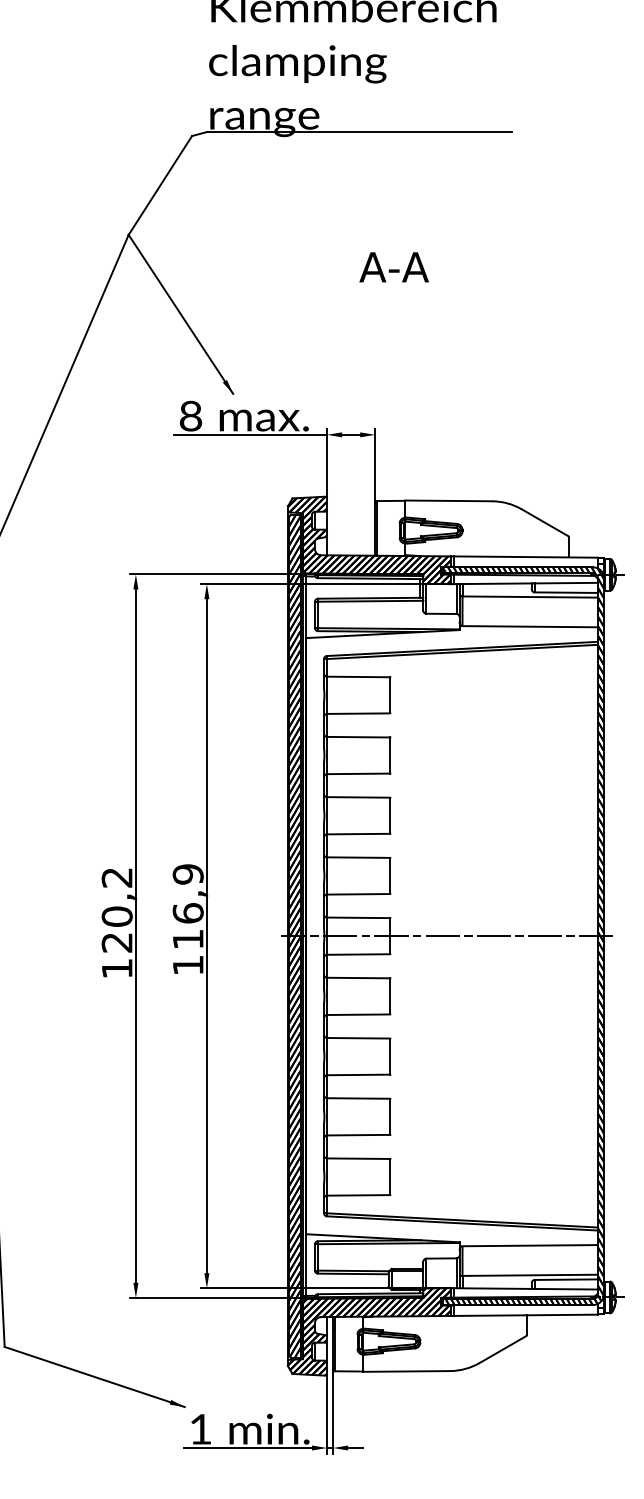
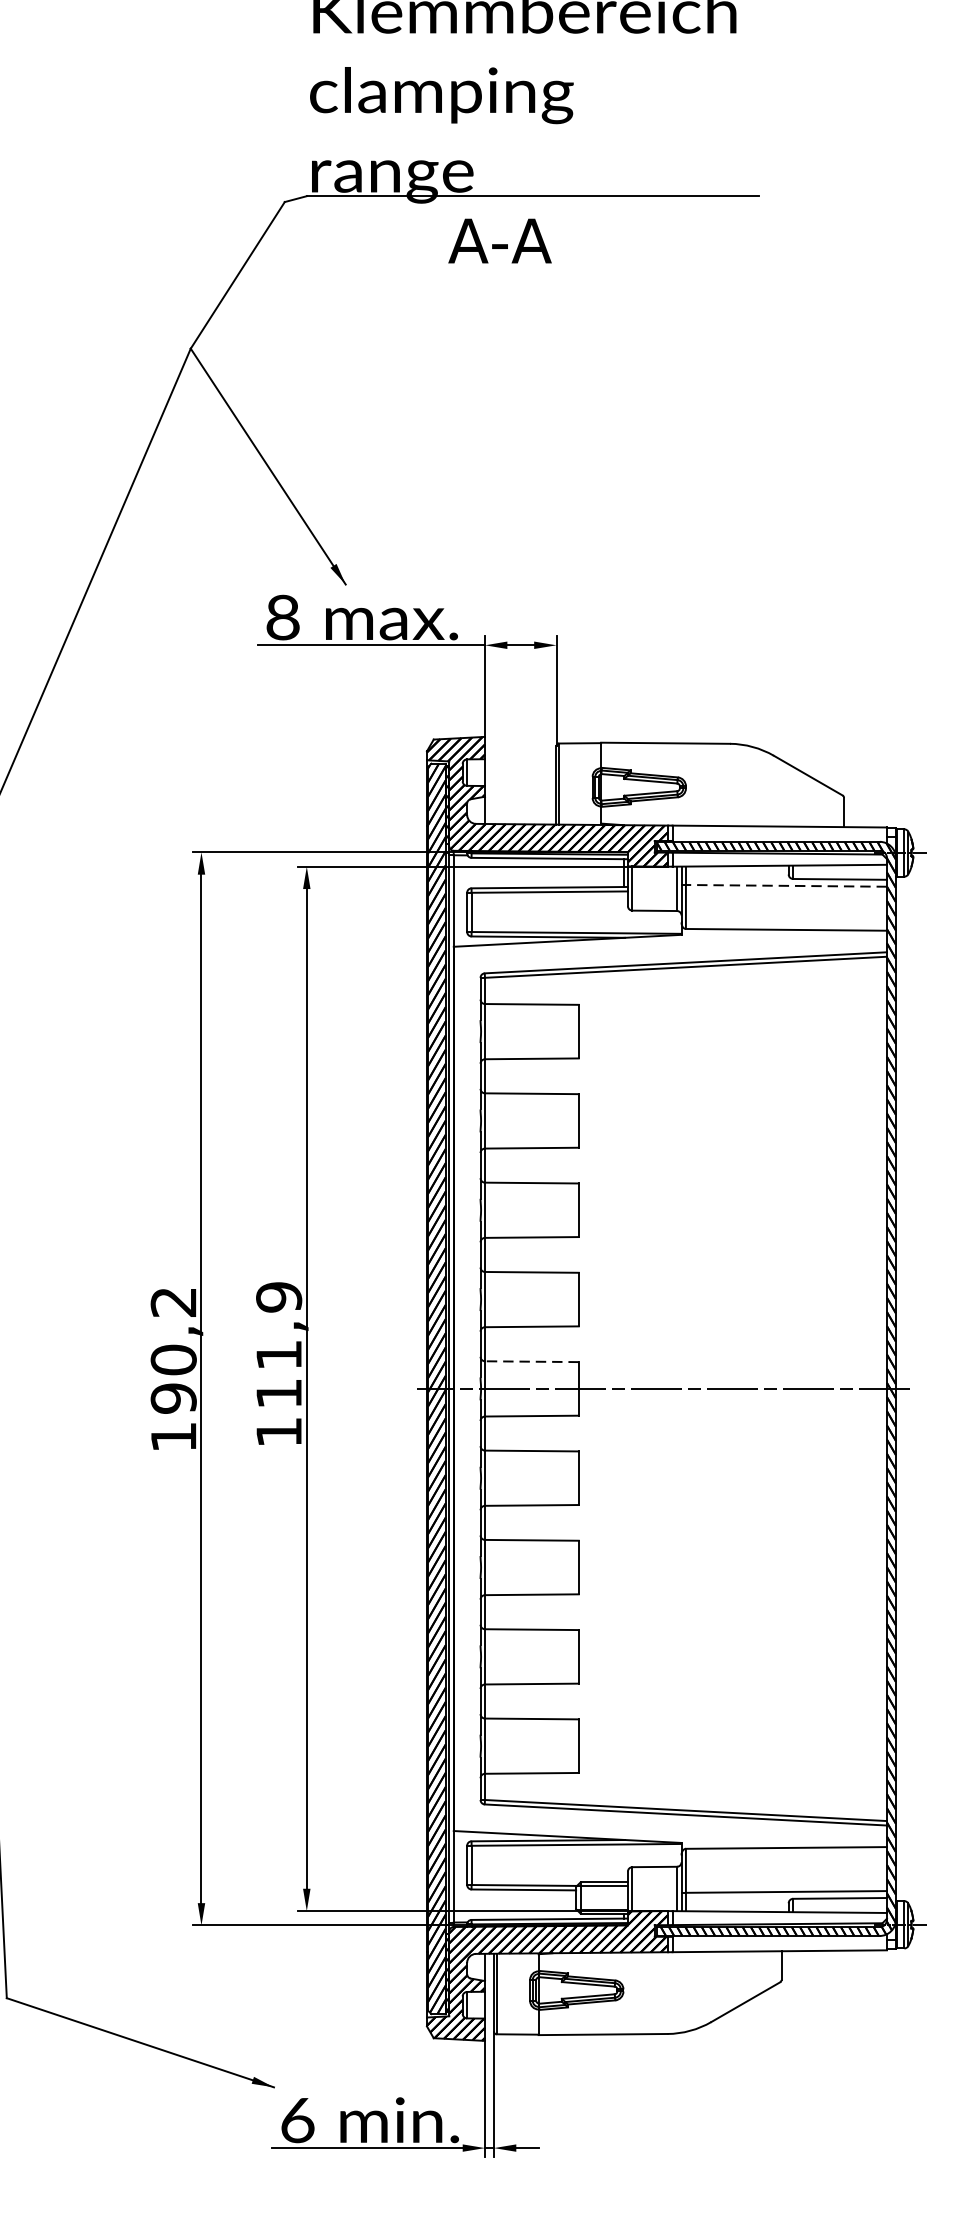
text: (393, 267) -> (499, 241), moved
line: (530, 597) -> (786, 886), solid -> dashed
text: (187, 913) -> (277, 1355), 116,9 -> 111,9
line: (358, 917) -> (531, 1361), solid -> dashed
text: (116, 942) -> (172, 1398), 120,2 -> 190,2
text: (201, 1429) -> (298, 2120), 1 -> 6

